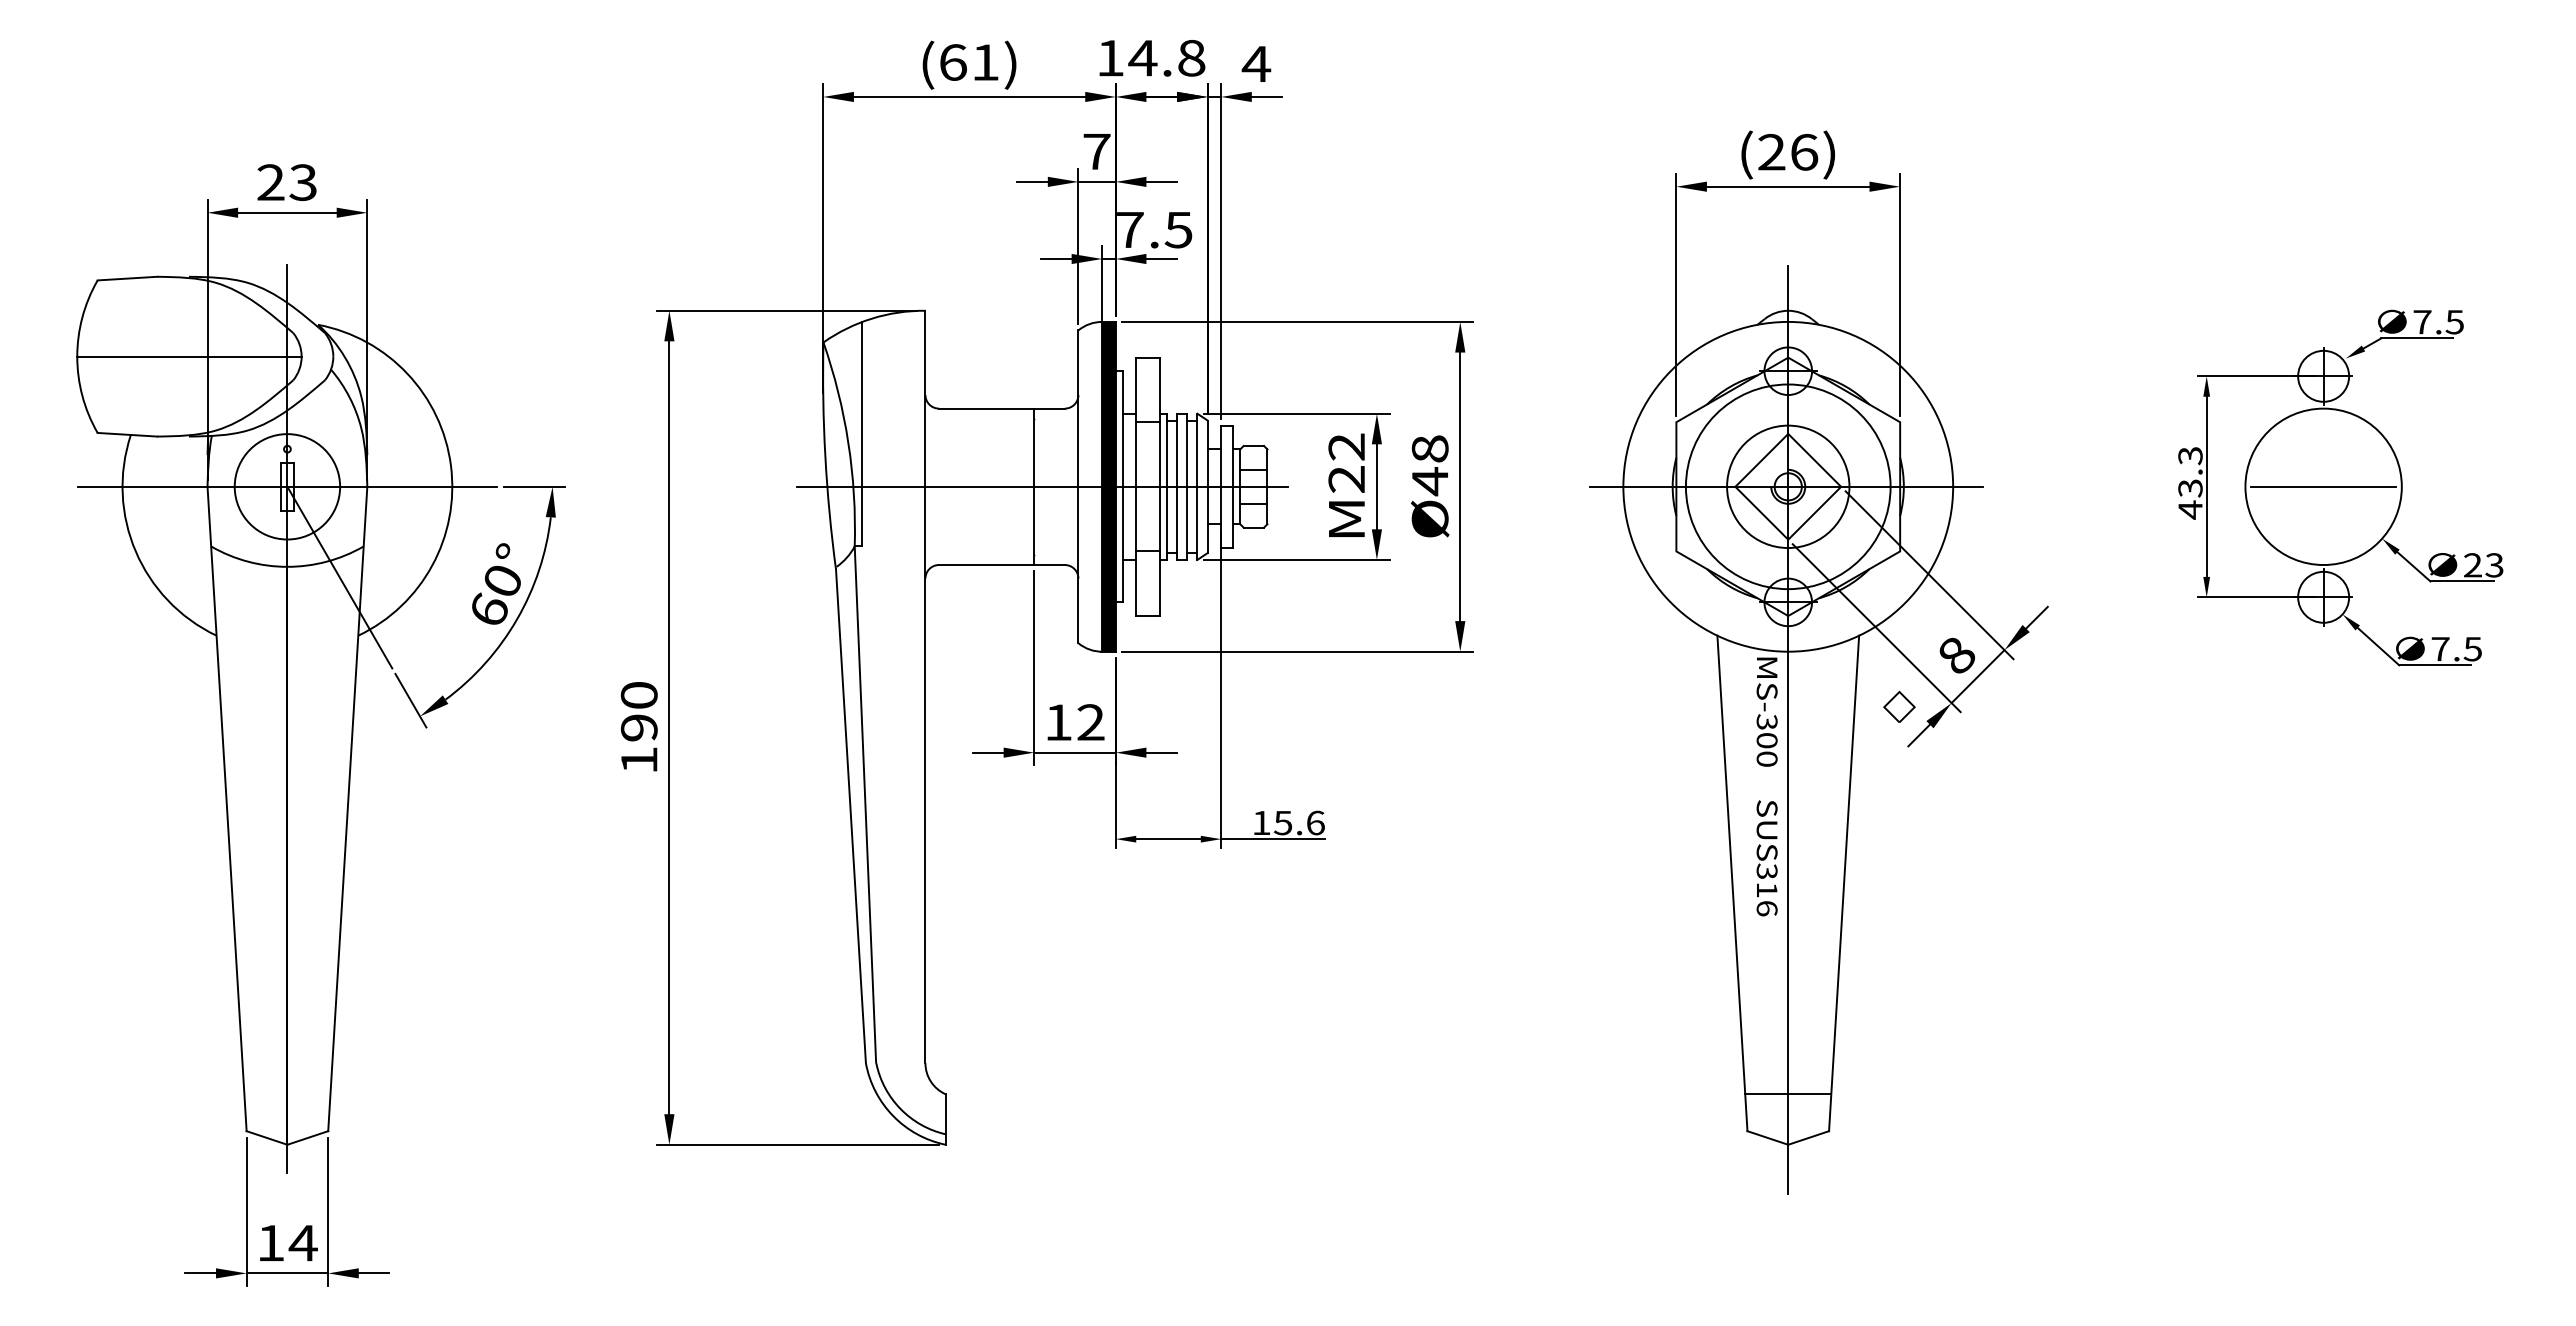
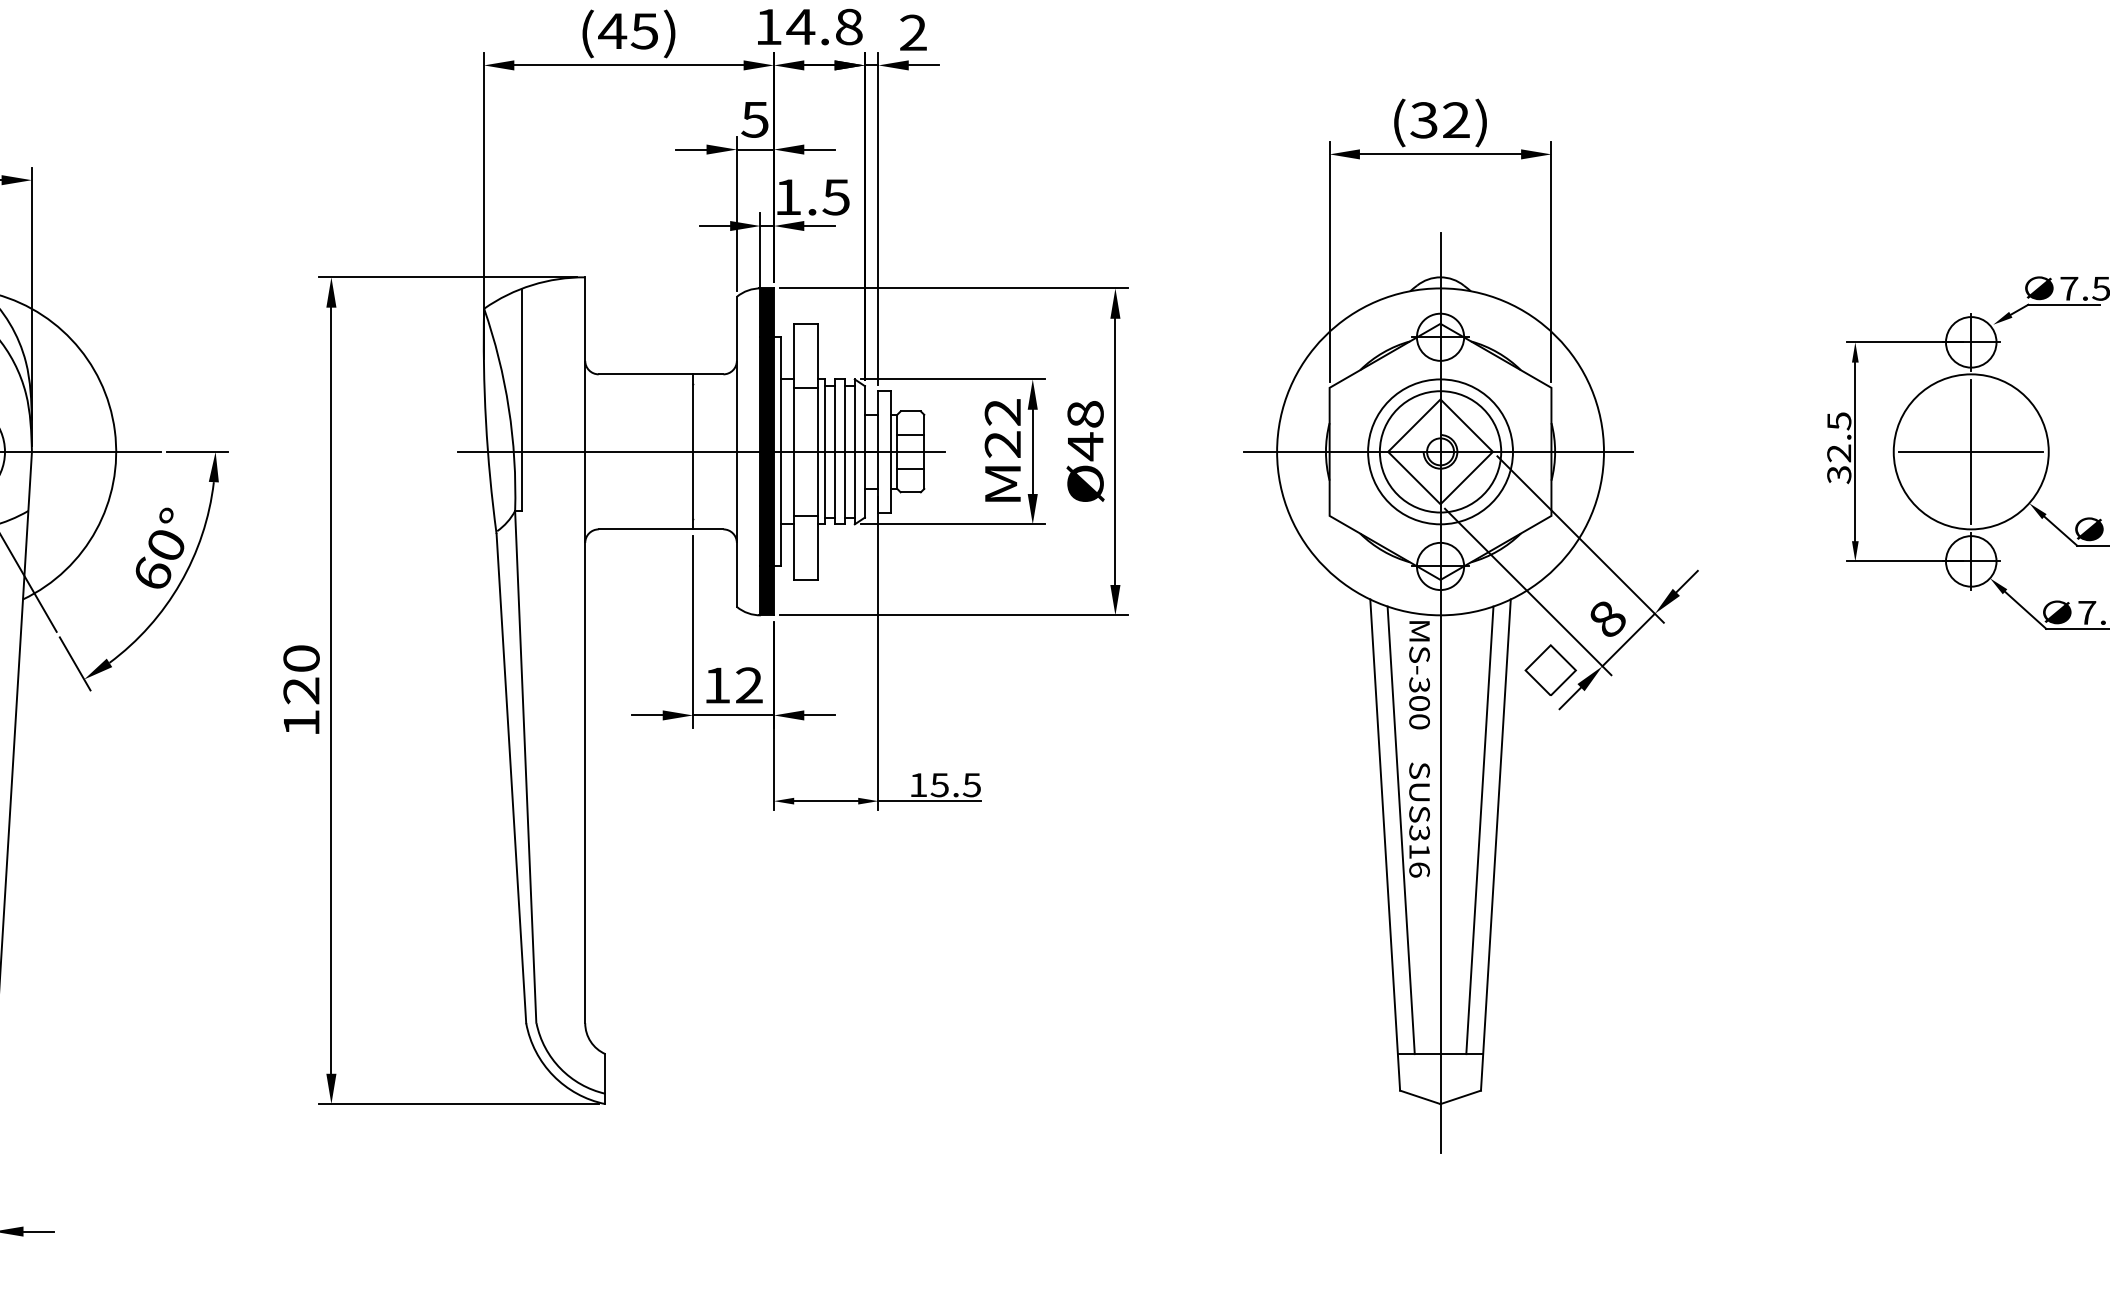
text: (968, 62) -> (627, 31), (61) -> (45)
text: (1256, 63) -> (913, 32), 4 -> 2
text: (1096, 152) -> (754, 120), 7 -> 5
text: (1787, 152) -> (1439, 120), (26) -> (32)
text: (1130, 229) -> (788, 196), 7.5 -> 1.5
text: (2190, 483) -> (1839, 448), 43.3 -> 32.5
circle: (1788, 486) -> (1440, 451), size x0.71
line: (2323, 486) -> (1971, 451), added
part: (1899, 706) -> (1550, 669), size x1.67
text: (639, 727) -> (301, 690), 190 -> 120
text: (1315, 822) -> (971, 784), 15.6 -> 15.5
line: (1748, 868) -> (1401, 830), added
line: (1827, 868) -> (1479, 830), added

